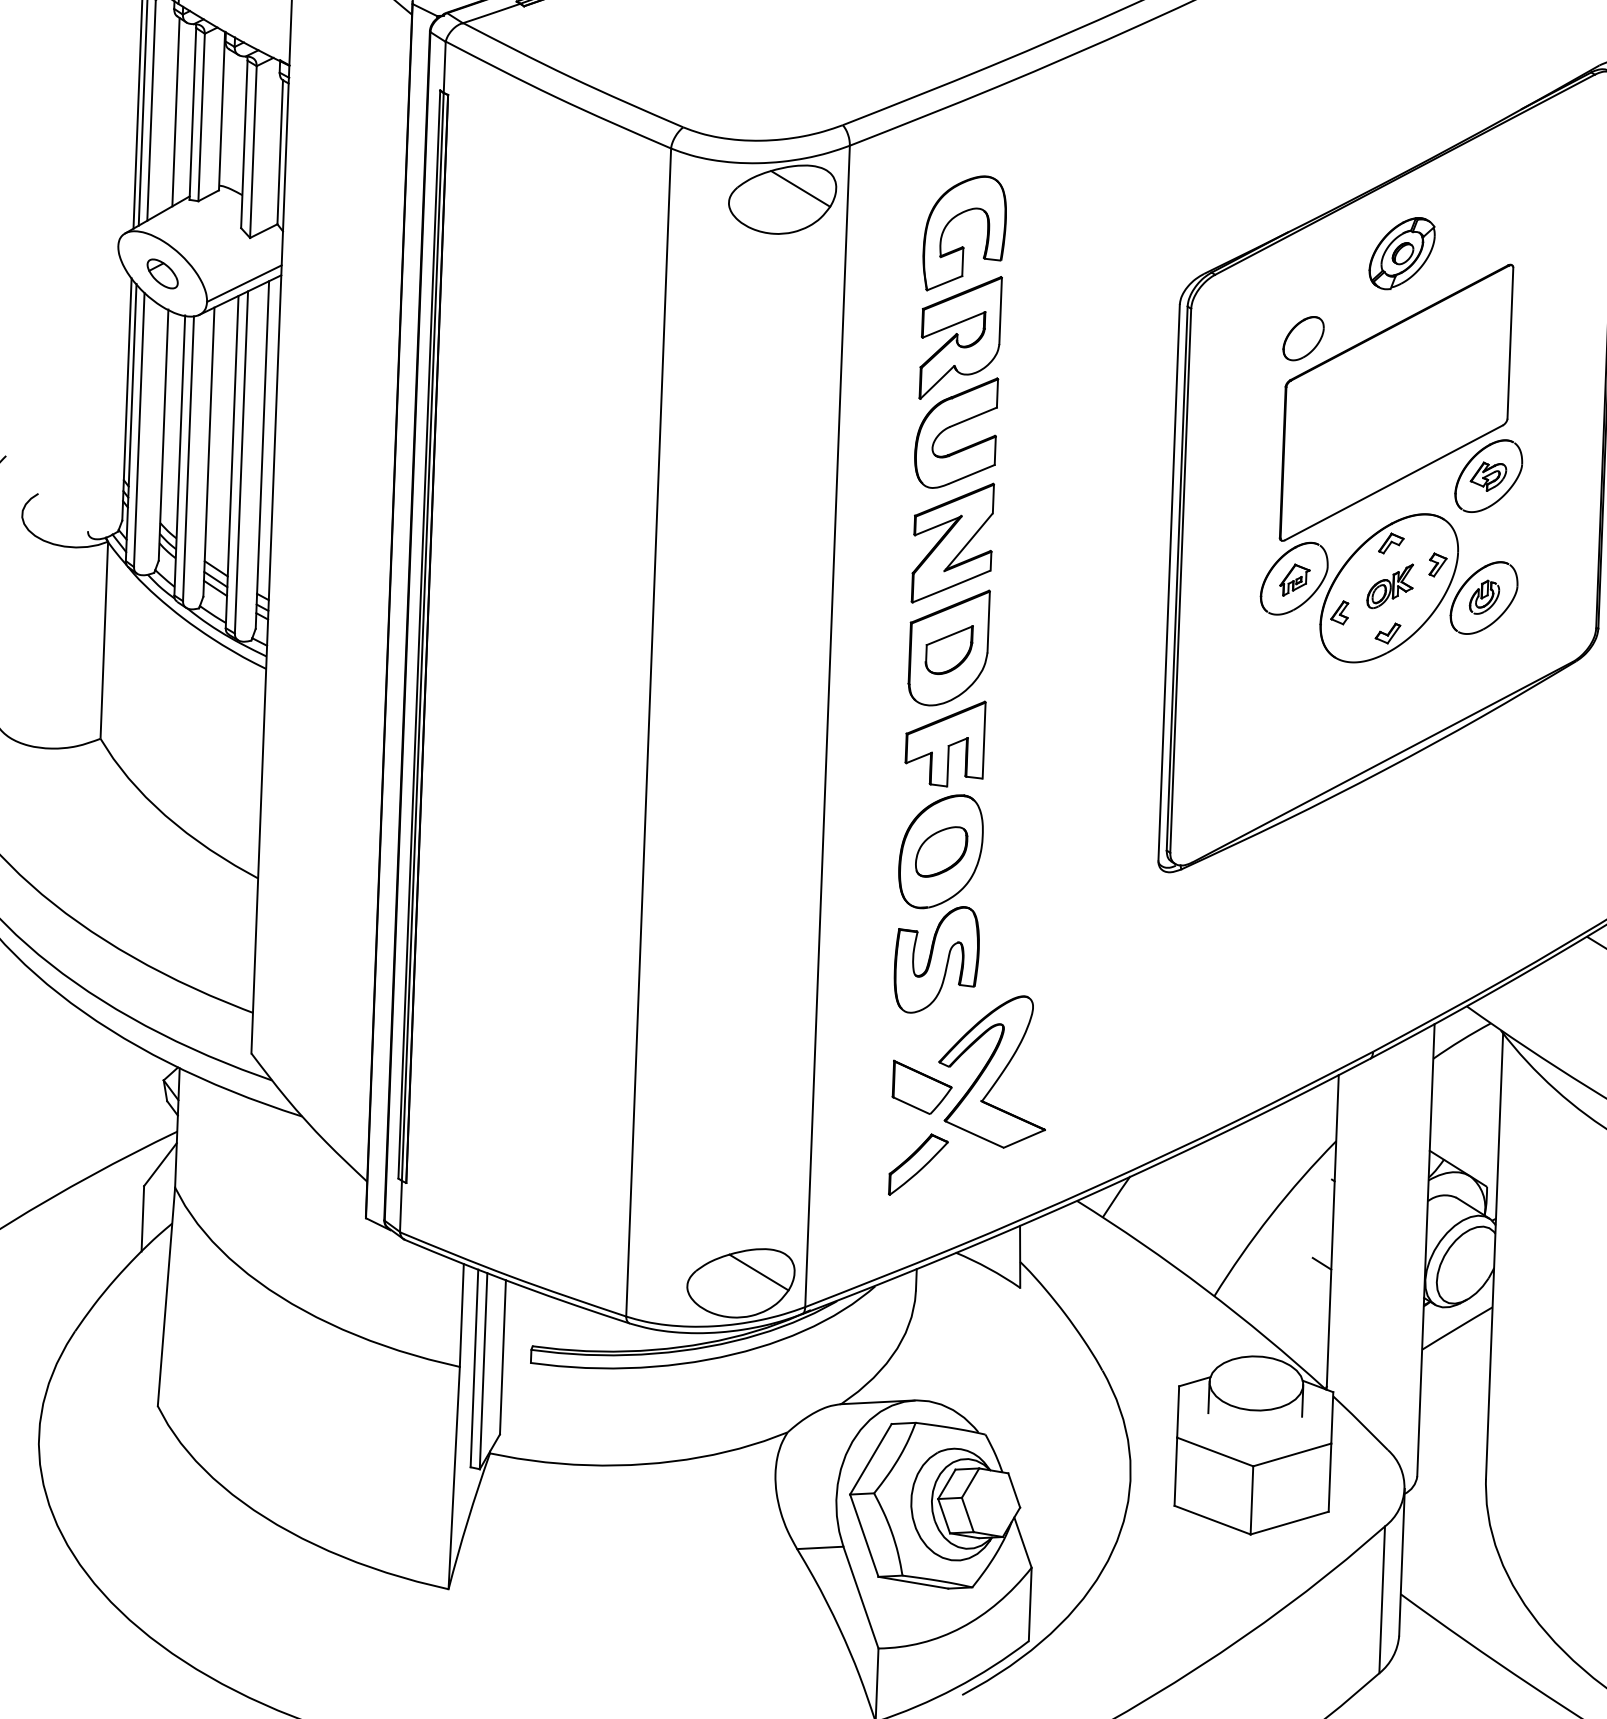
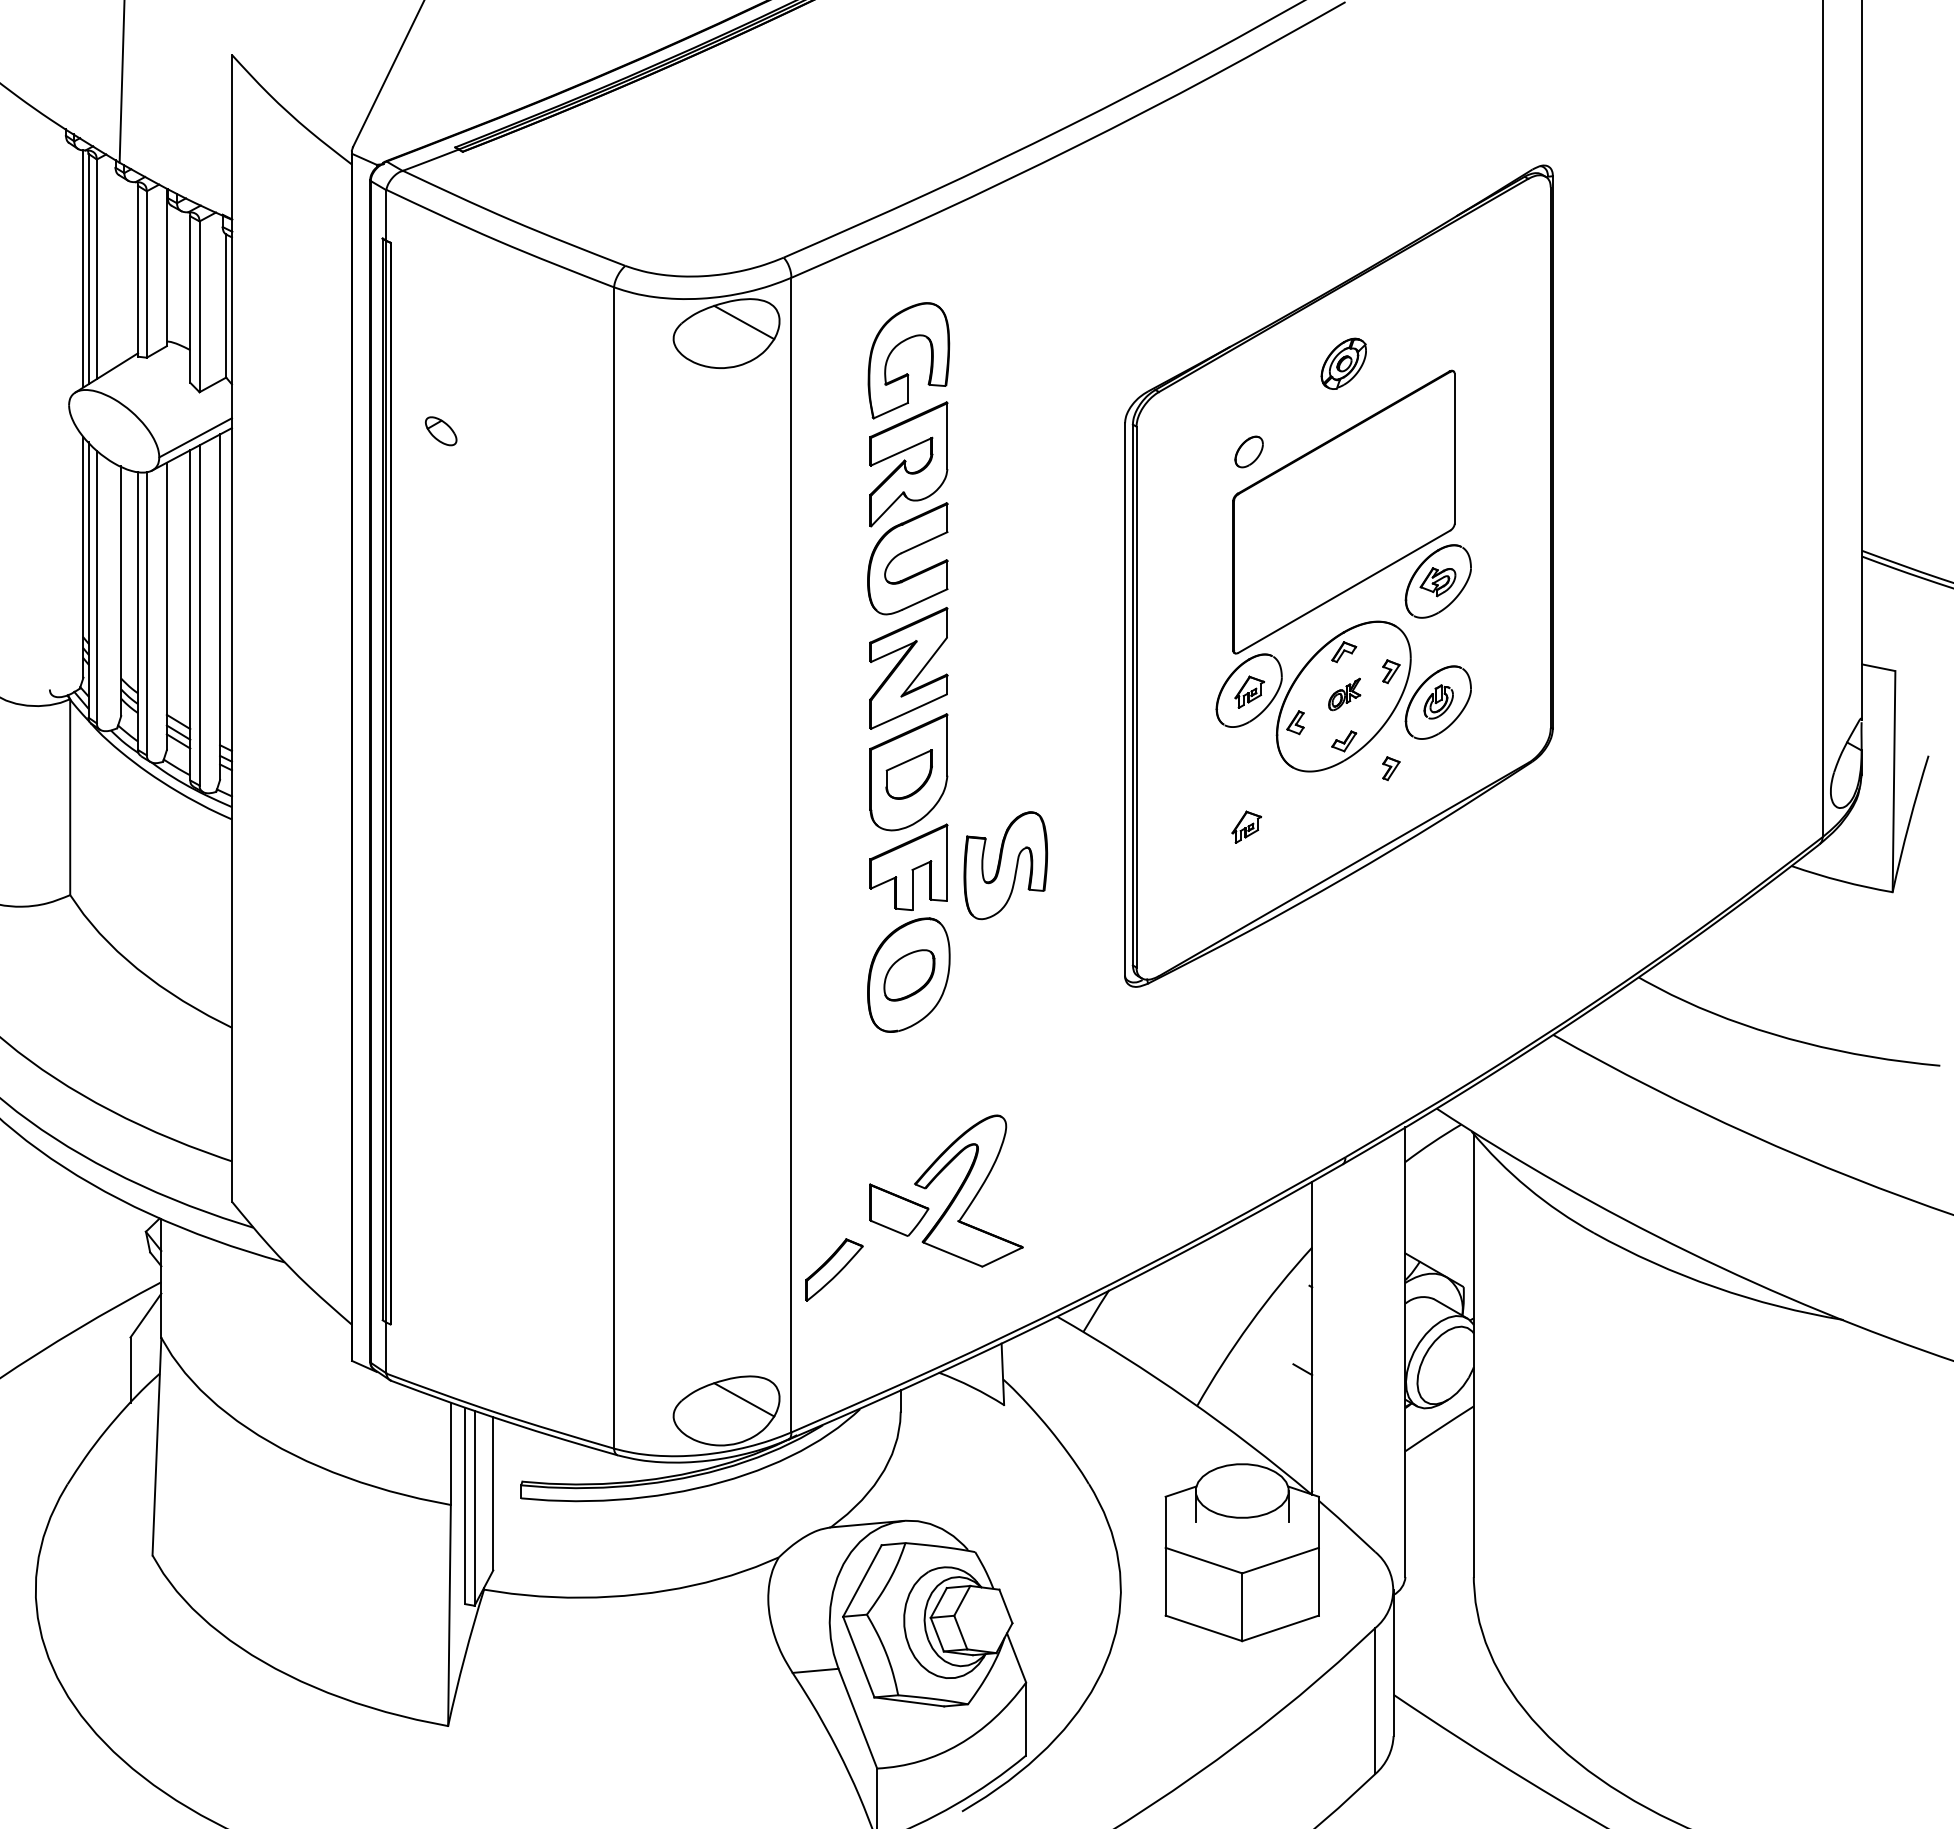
line: (176, 111) -> (121, 269), removed
part: (1401, 253) -> (1343, 363), size x0.7
part: (161, 274) -> (440, 431), moved
part: (1302, 338) -> (1248, 451), size x0.7
part: (1390, 586) -> (1344, 694), size x0.7
part: (1434, 662) -> (1391, 768), added
part: (1286, 715) -> (1246, 826), added
part: (936, 959) -> (1005, 865), moved
part: (918, 1164) -> (834, 1269), moved

